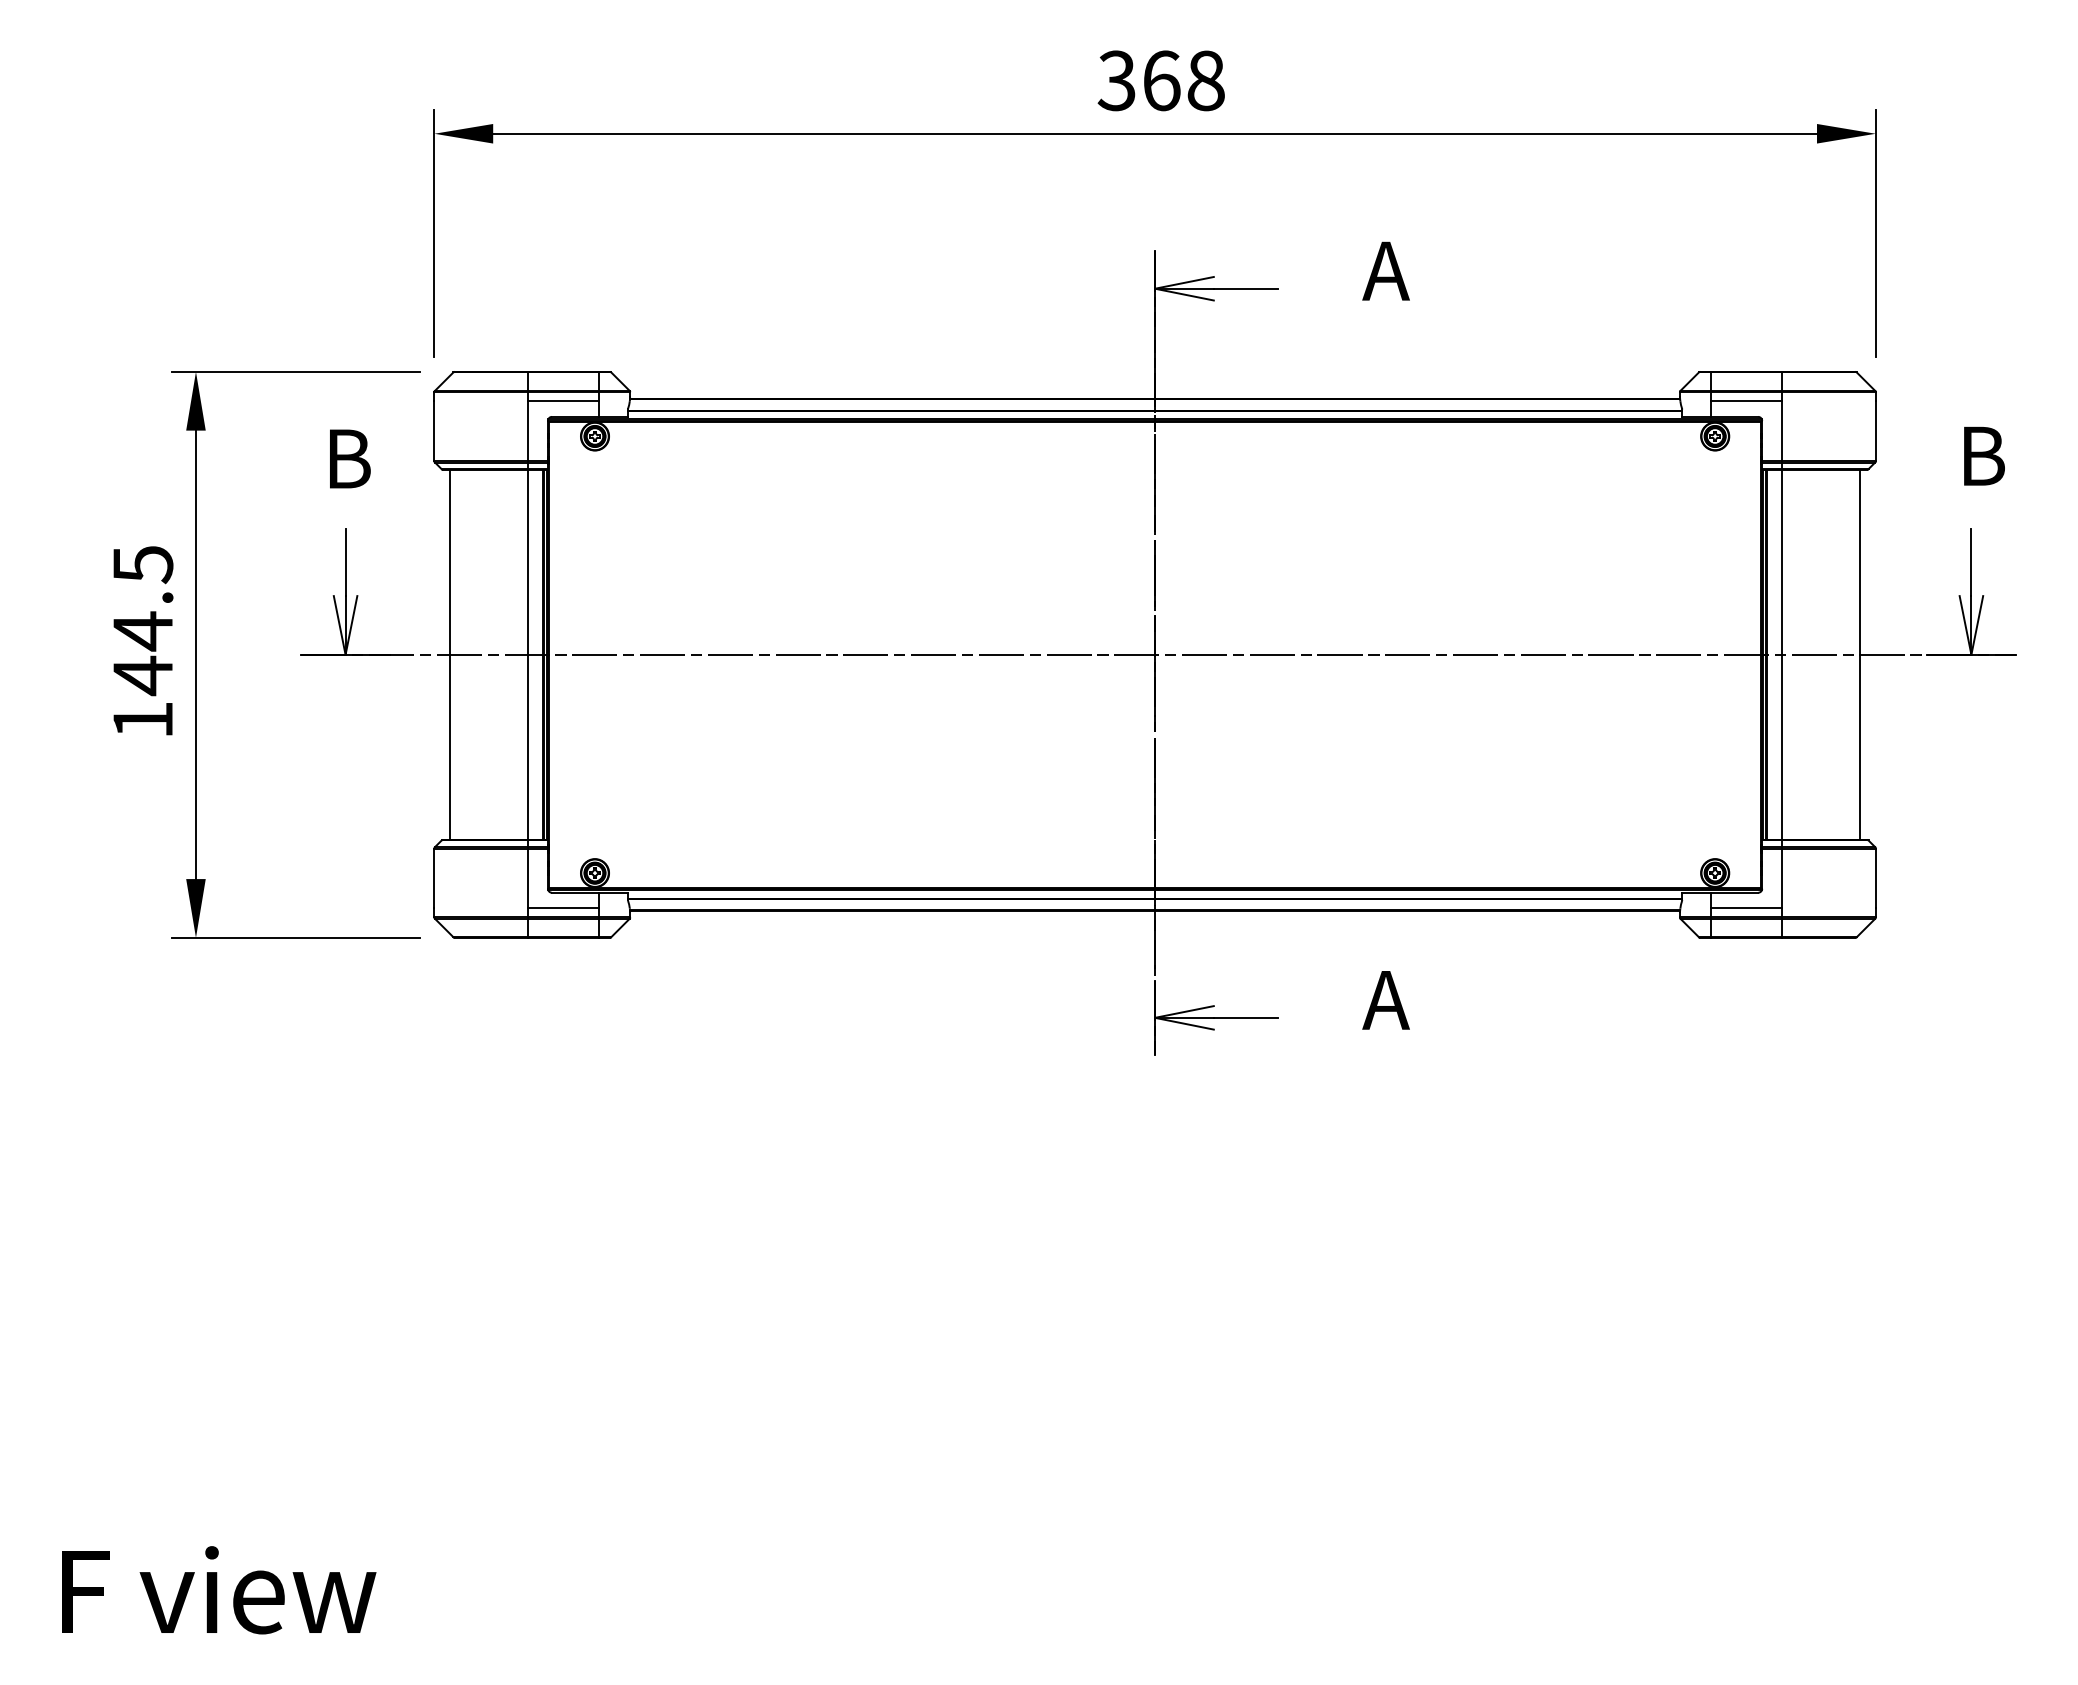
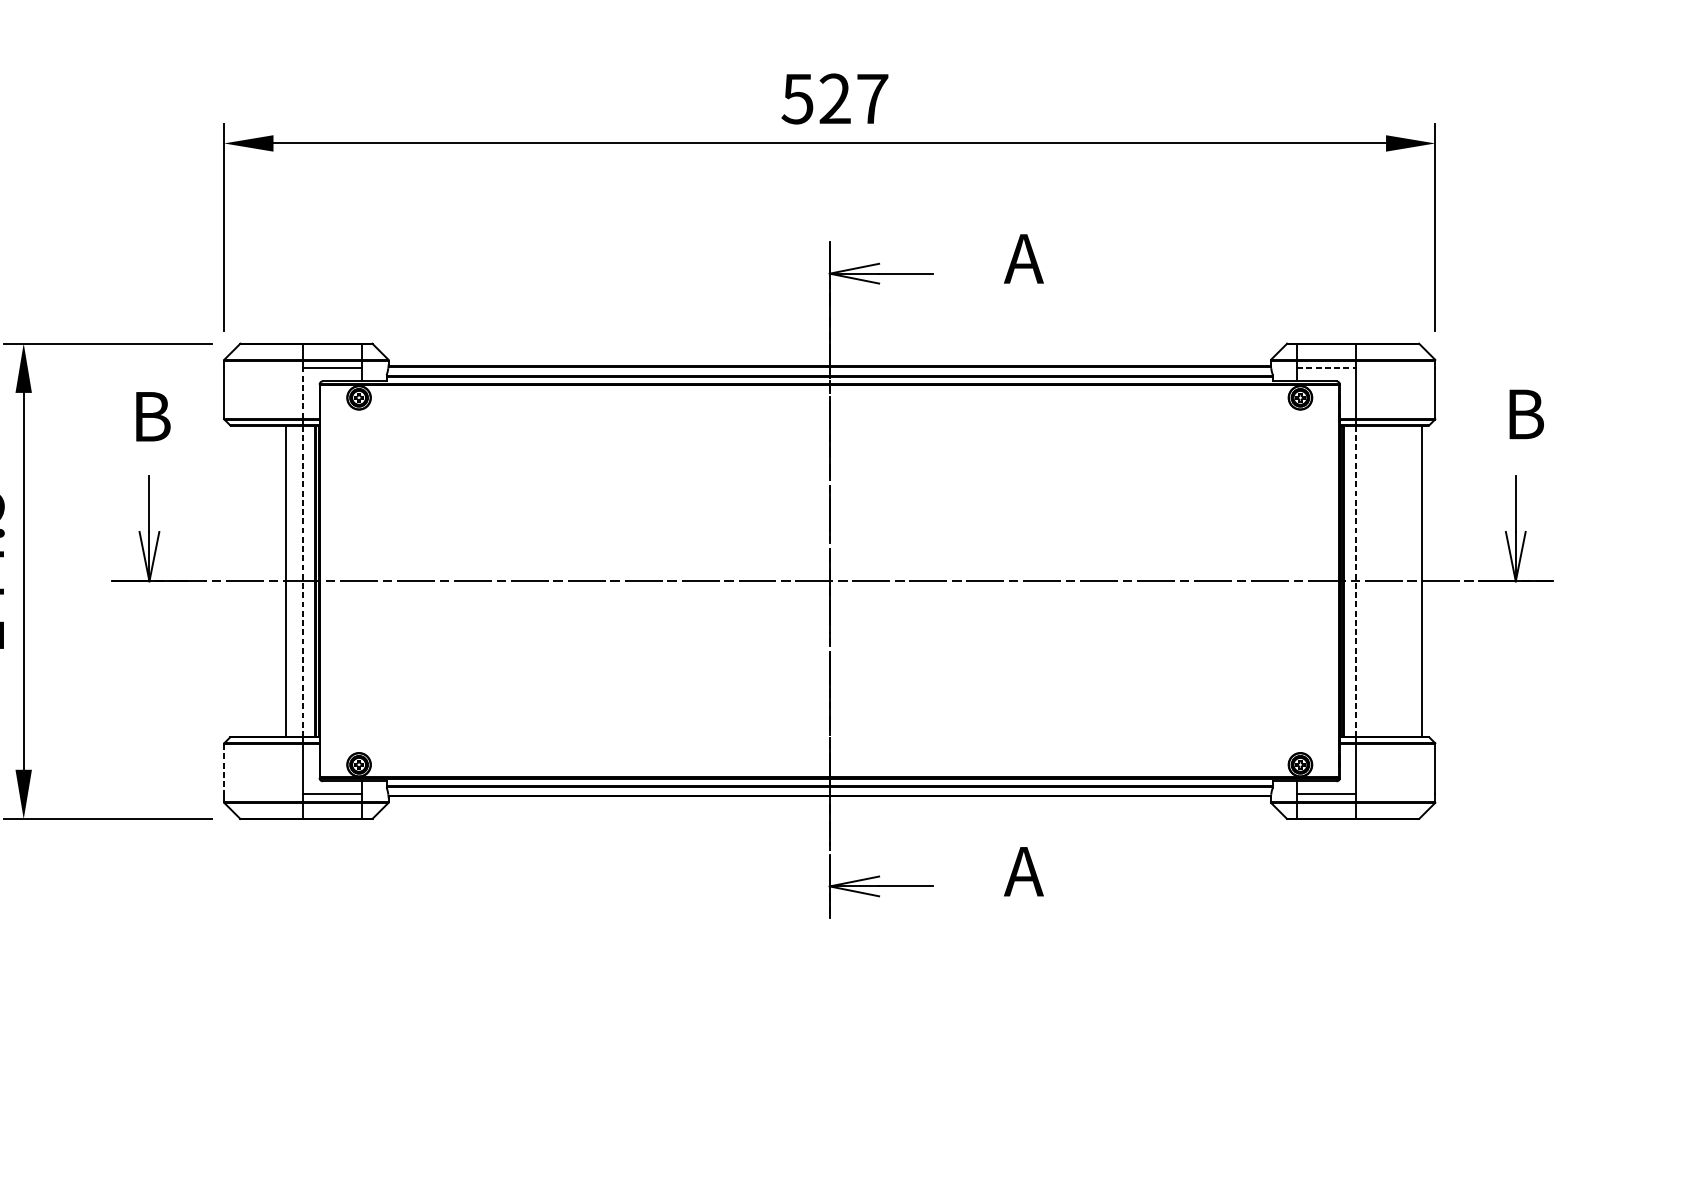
text: (1160, 80) -> (834, 98), 368 -> 527
line: (1747, 401) -> (1327, 368), solid -> dashed
line: (528, 431) -> (303, 393), solid -> dashed
line: (450, 654) -> (286, 581), moved
line: (528, 654) -> (303, 581), solid -> dashed
line: (1781, 655) -> (1356, 581), solid -> dashed
line: (434, 878) -> (224, 769), solid -> dashed

